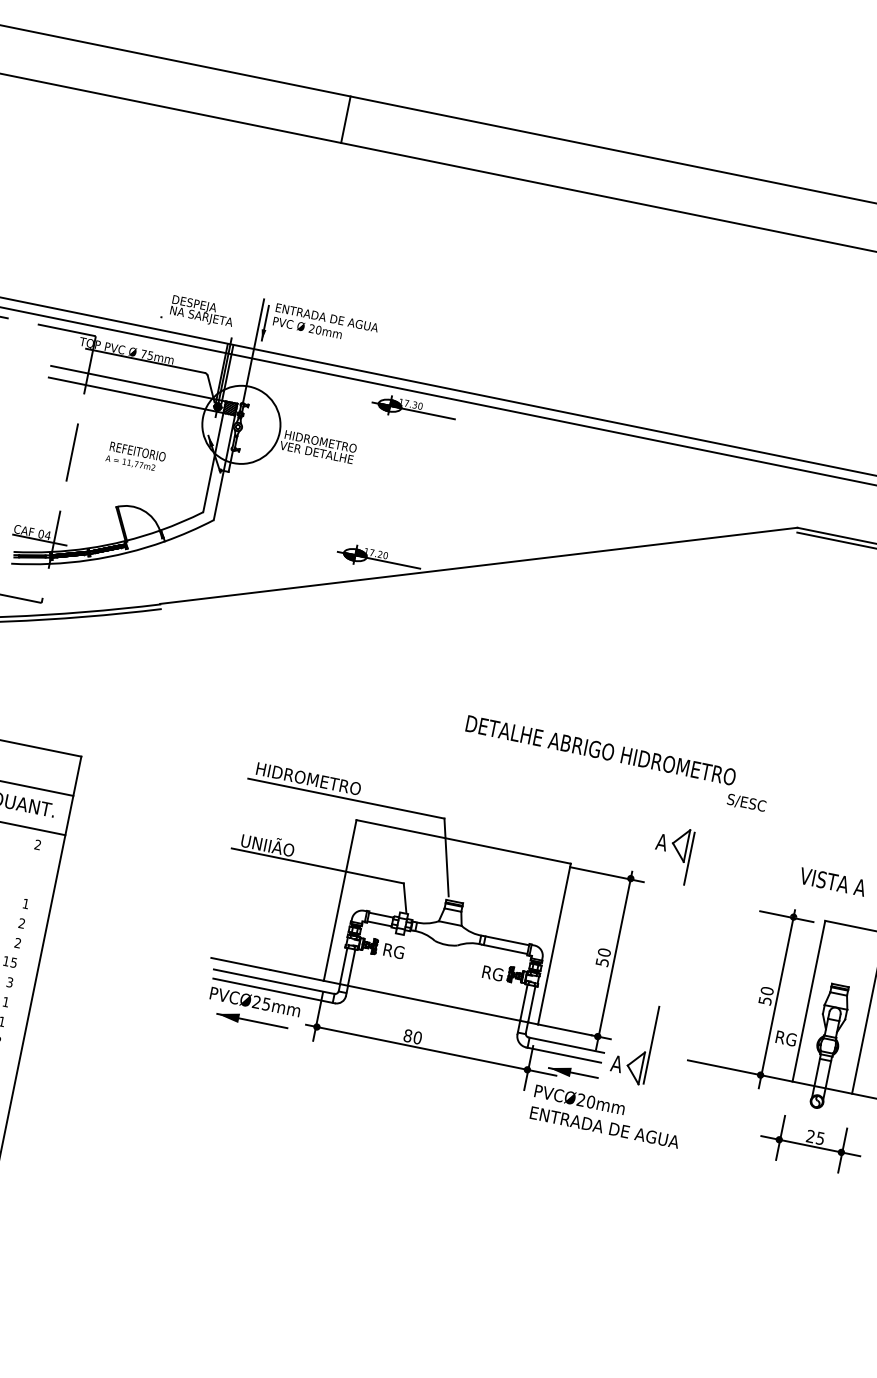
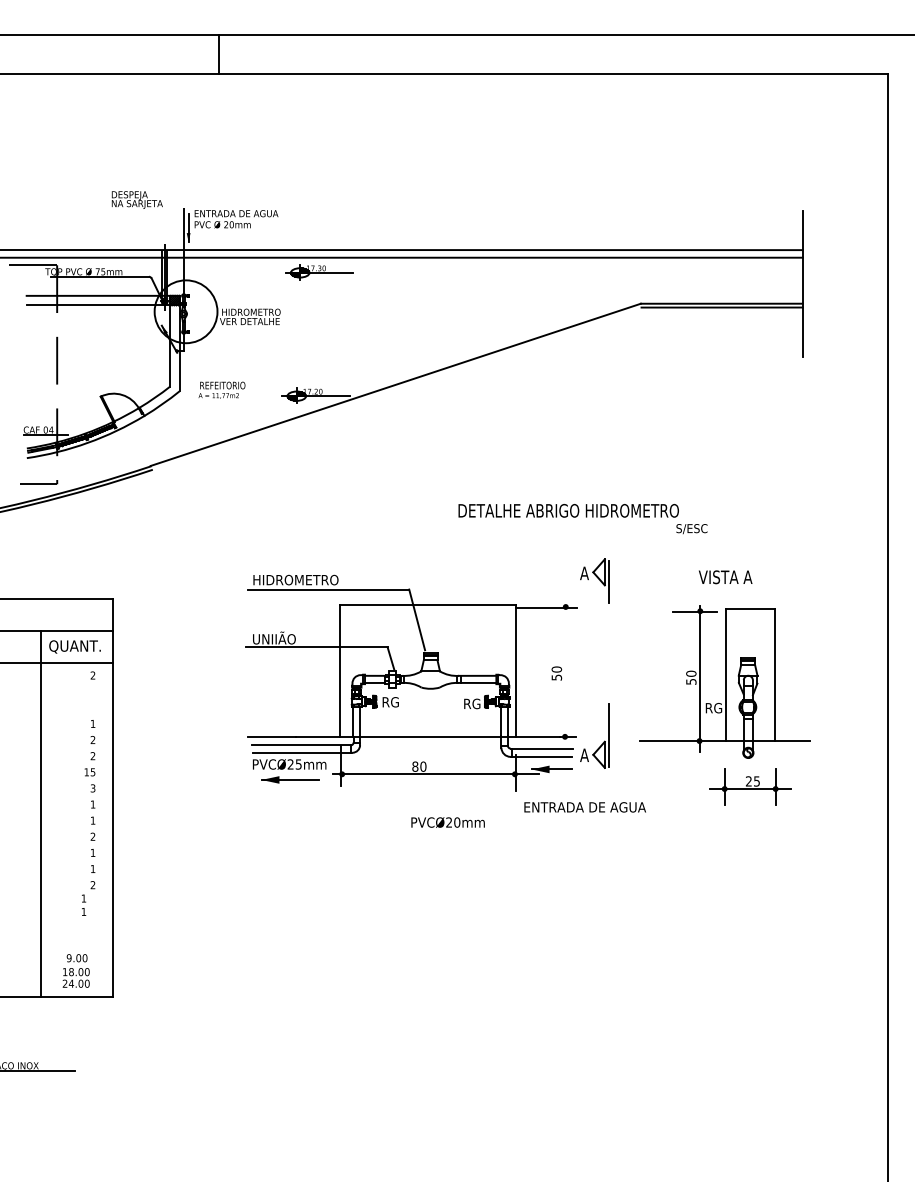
text: (201, 311) -> (136, 199), moved
text: (135, 456) -> (221, 389), moved
text: (615, 764) -> (582, 519), moved
line: (613, 960) -> (565, 674), removed
text: (579, 1099) -> (447, 822), moved

